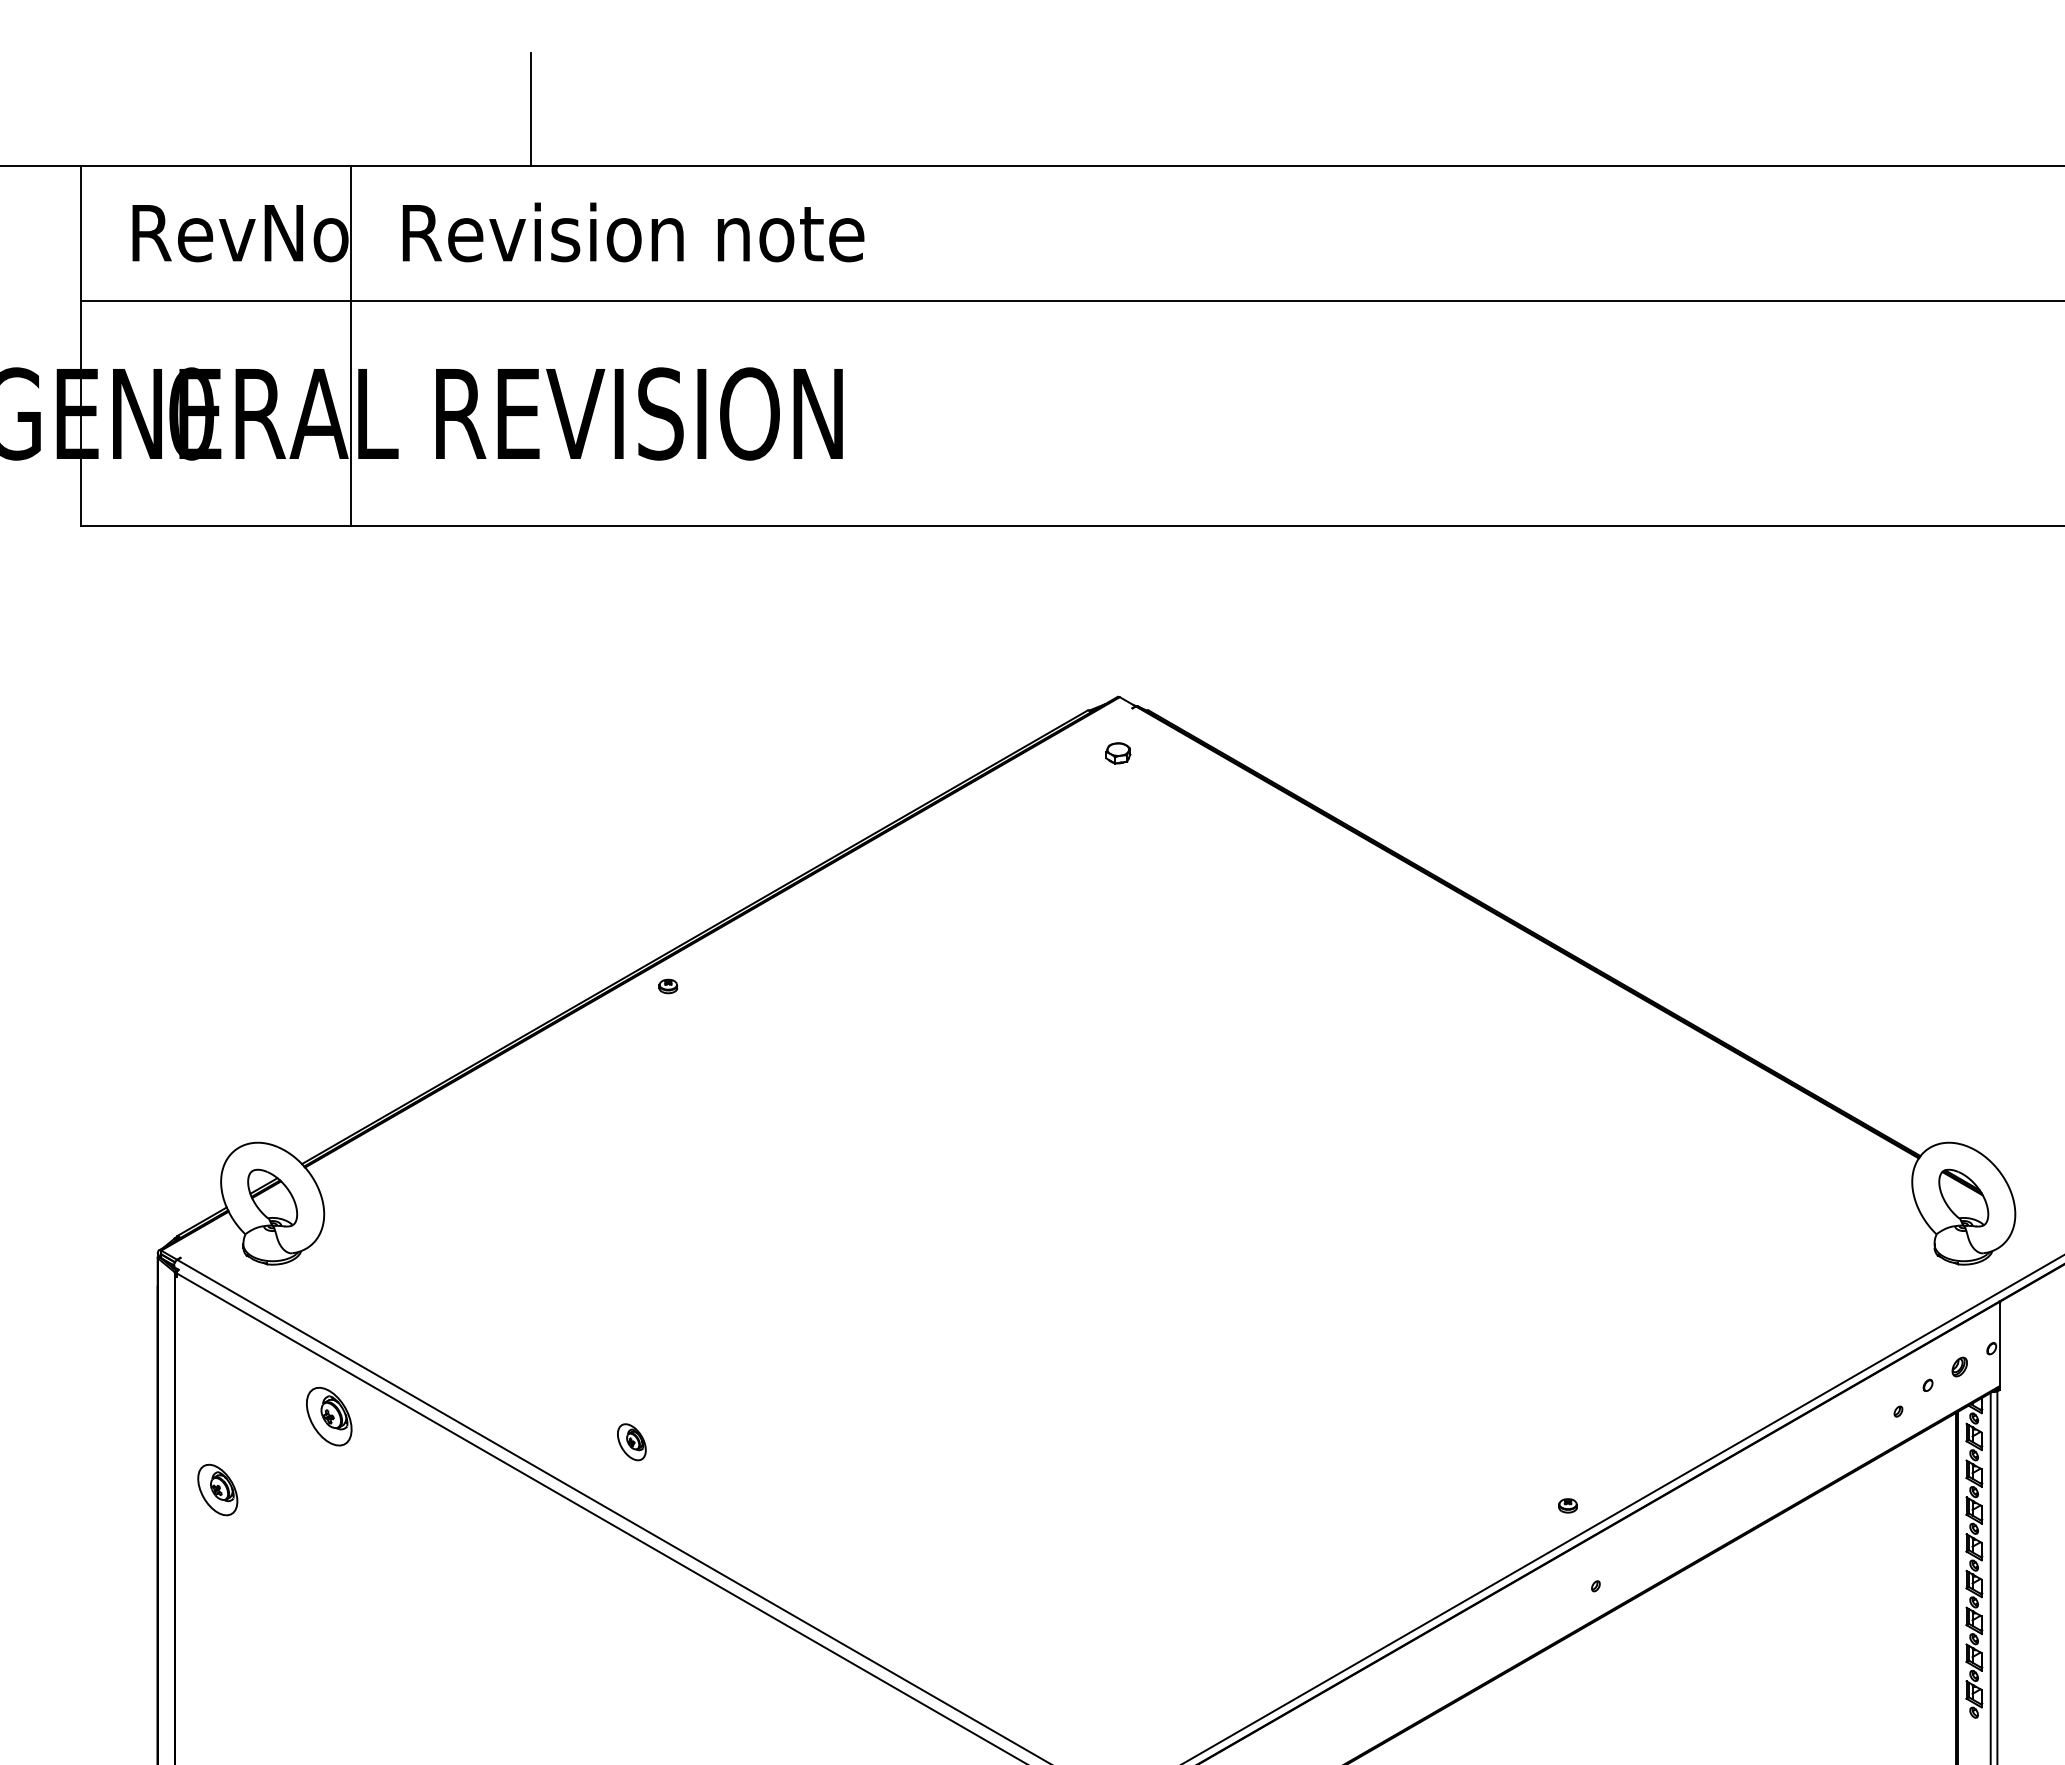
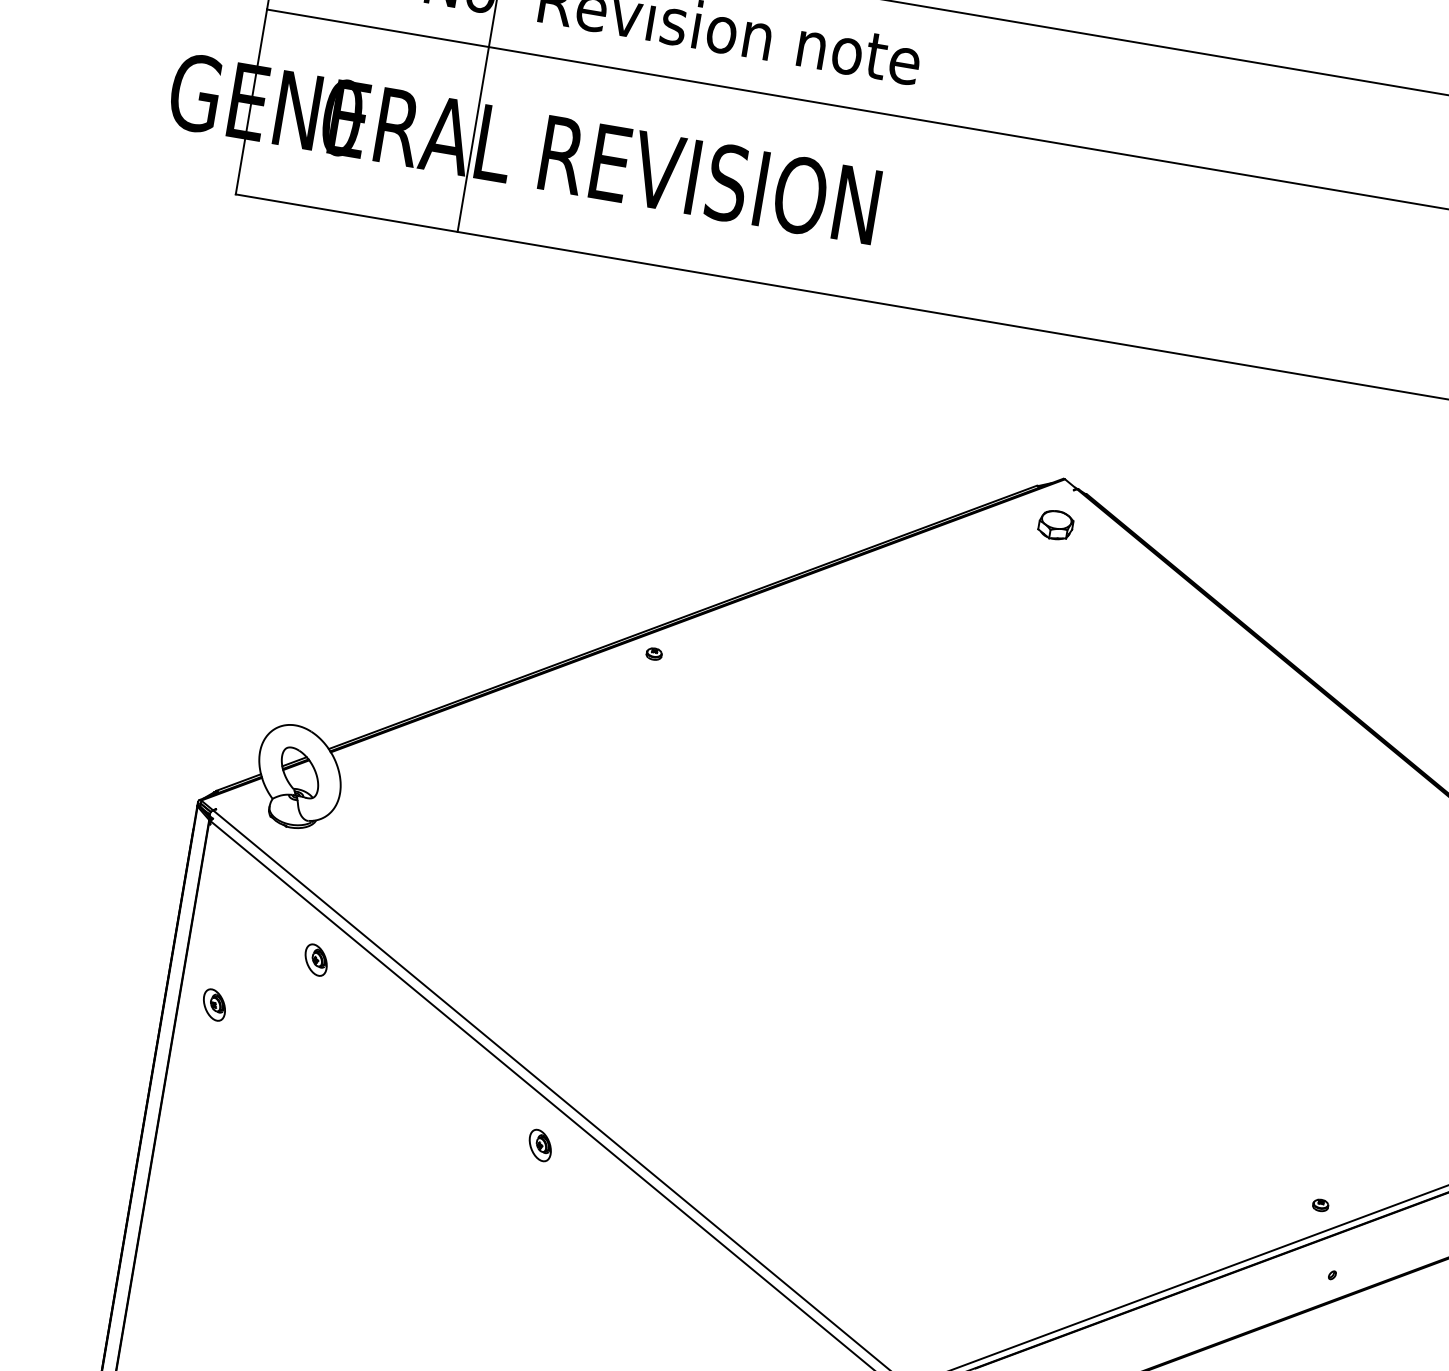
part: (1118, 753) -> (1056, 525), size x1.67
part: (329, 1416) -> (316, 960), size x0.62
part: (631, 1442) -> (539, 1145), moved
part: (217, 1490) -> (214, 1005), size x0.71

